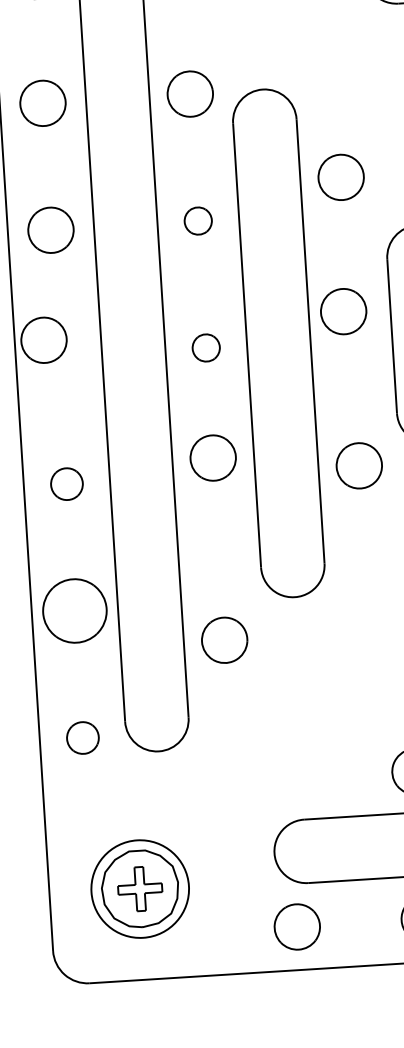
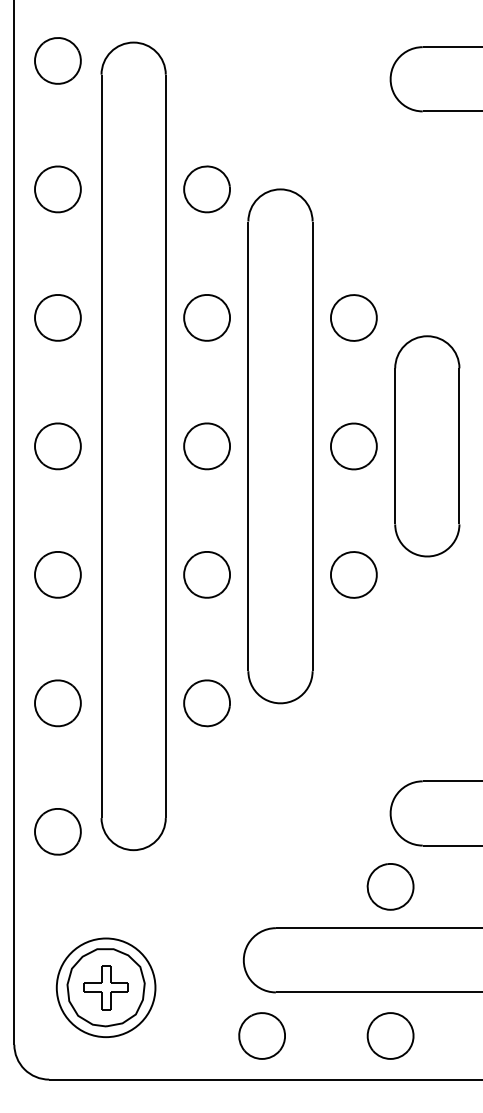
part: (340, 176) -> (353, 317), moved
part: (197, 220) -> (206, 317), size x1.67
part: (343, 311) -> (353, 446), moved
part: (43, 340) -> (57, 446), moved
part: (205, 348) -> (206, 446), size x1.67
part: (212, 457) -> (206, 574), moved
part: (66, 483) -> (57, 574), size x1.43
part: (74, 611) -> (57, 703), size x0.71
part: (224, 640) -> (206, 703), moved
part: (82, 737) -> (57, 831), size x1.43

